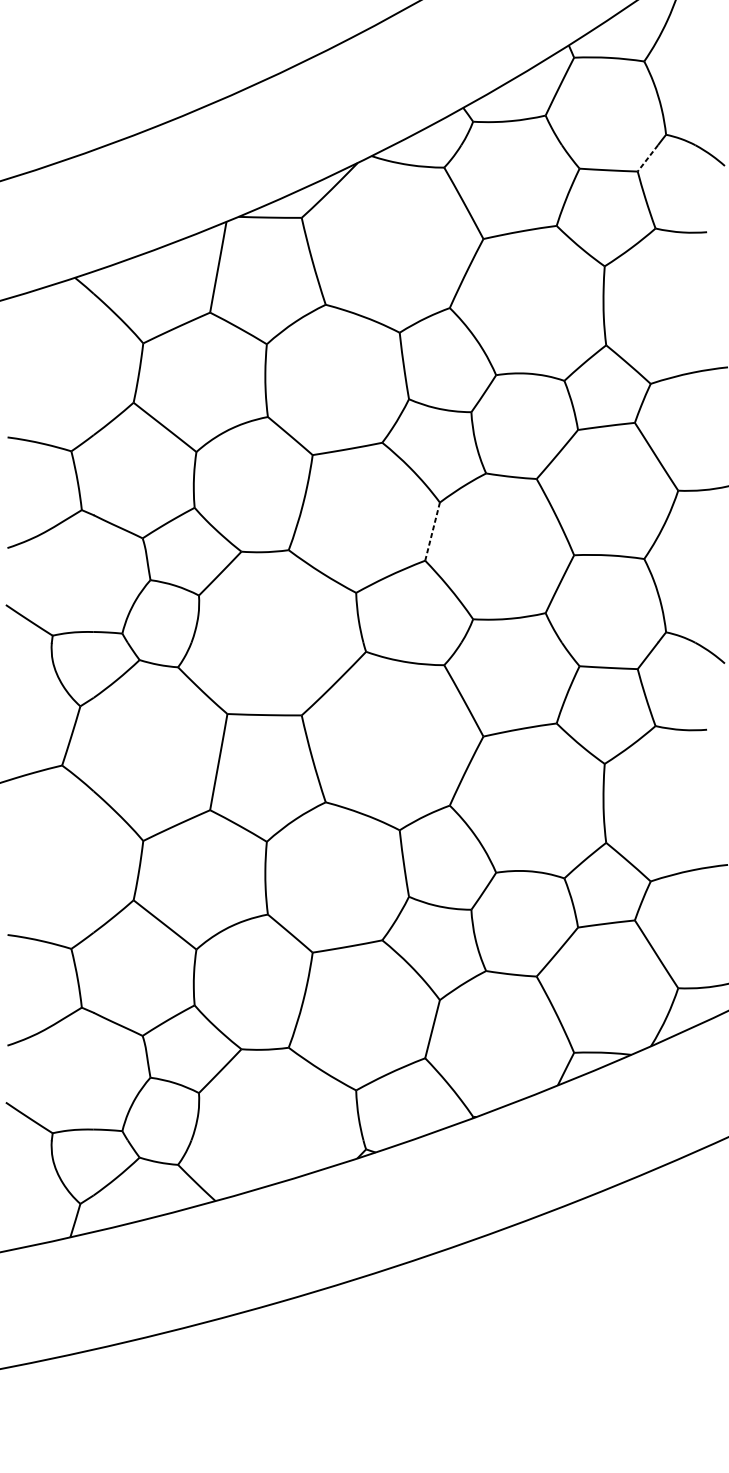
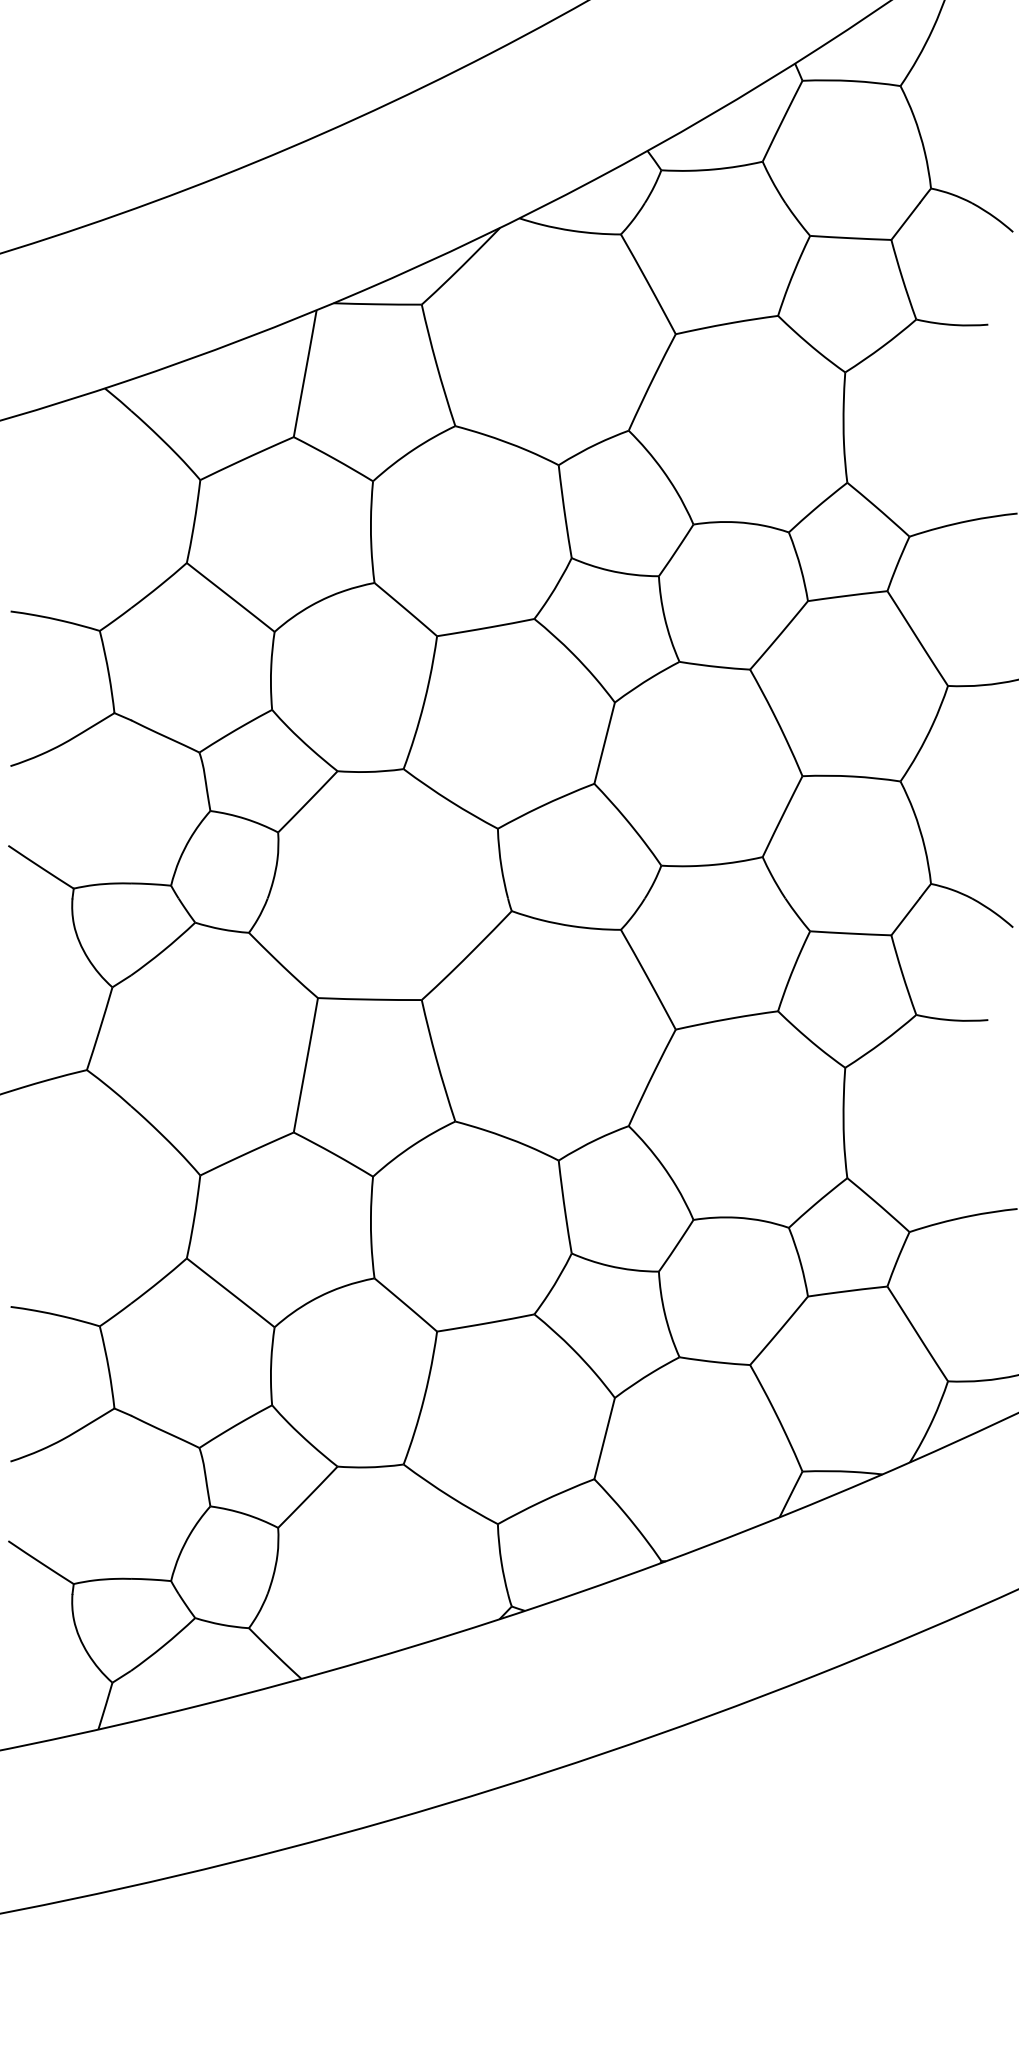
line: (647, 158) -> (905, 221), dashed -> solid
line: (432, 531) -> (604, 743), dashed -> solid

